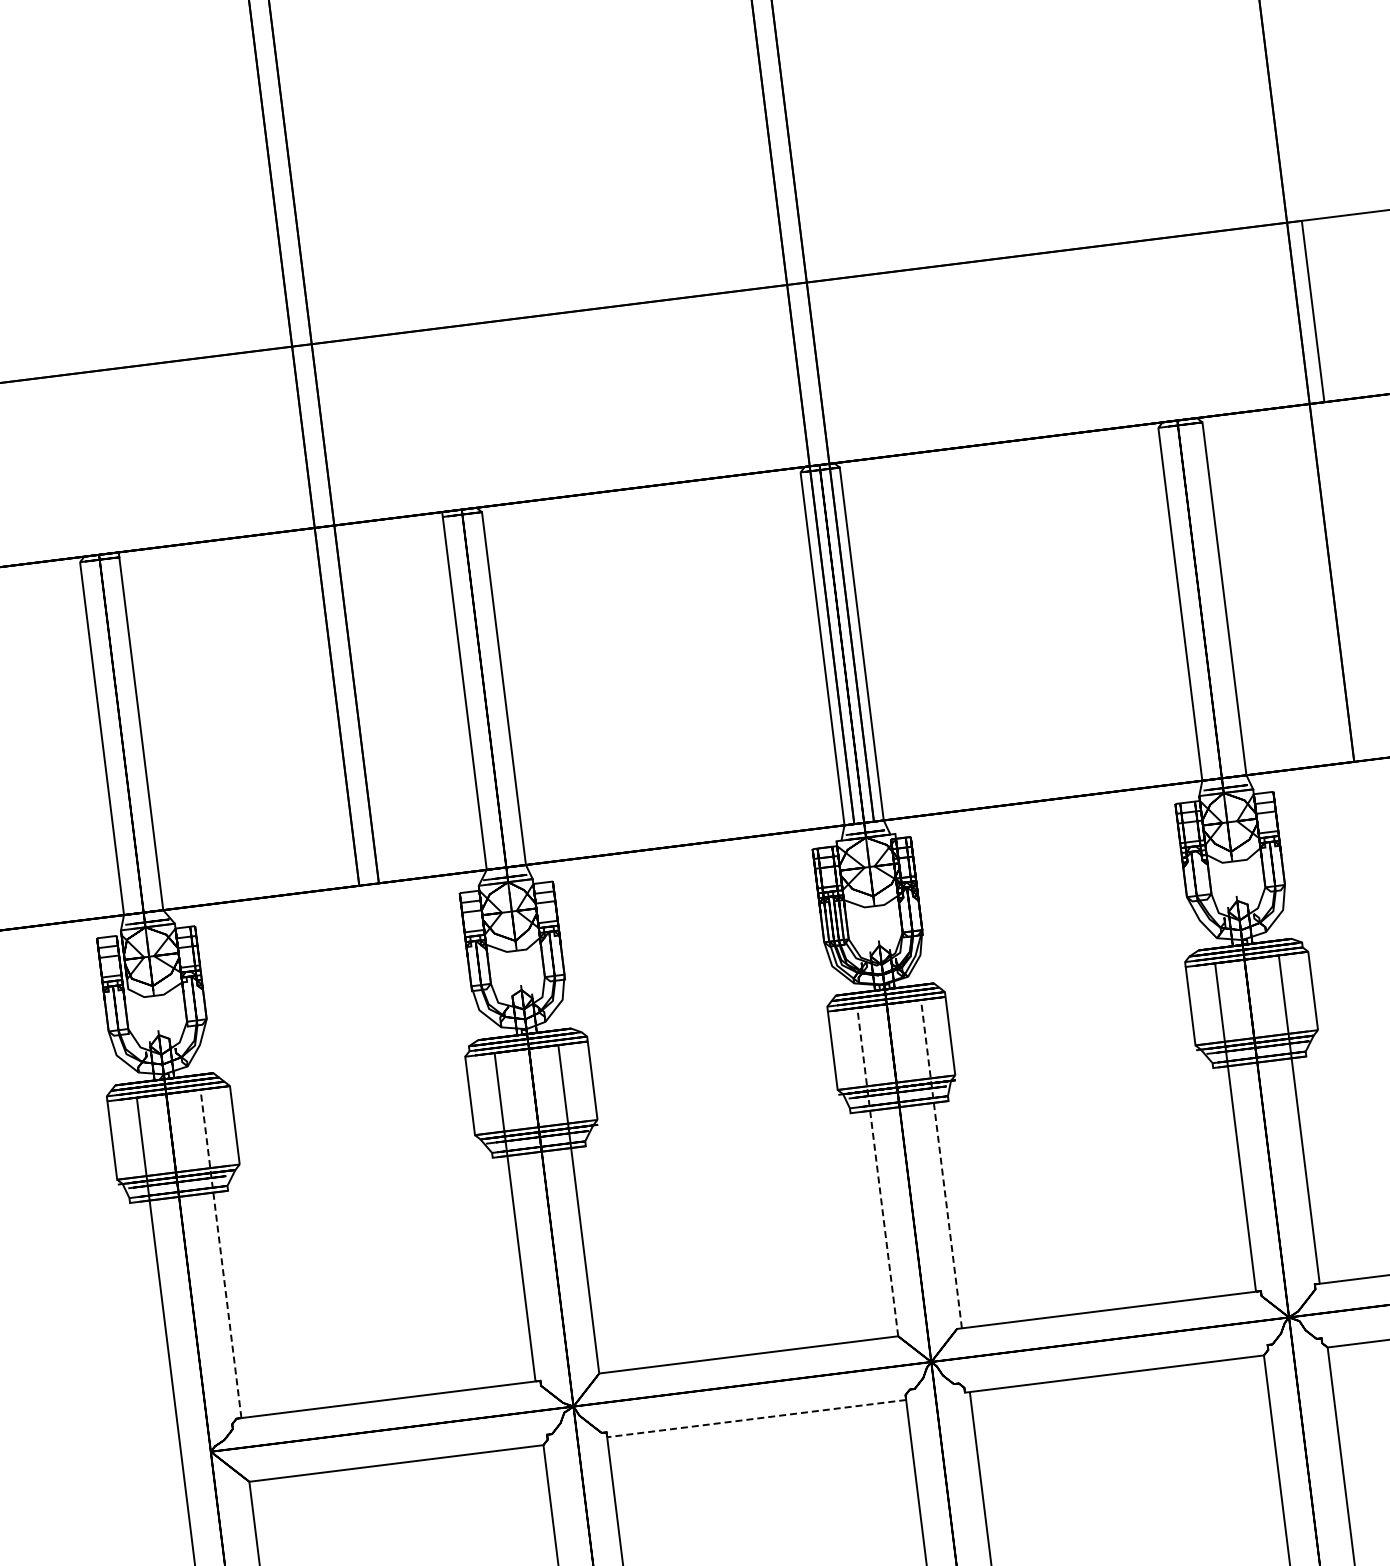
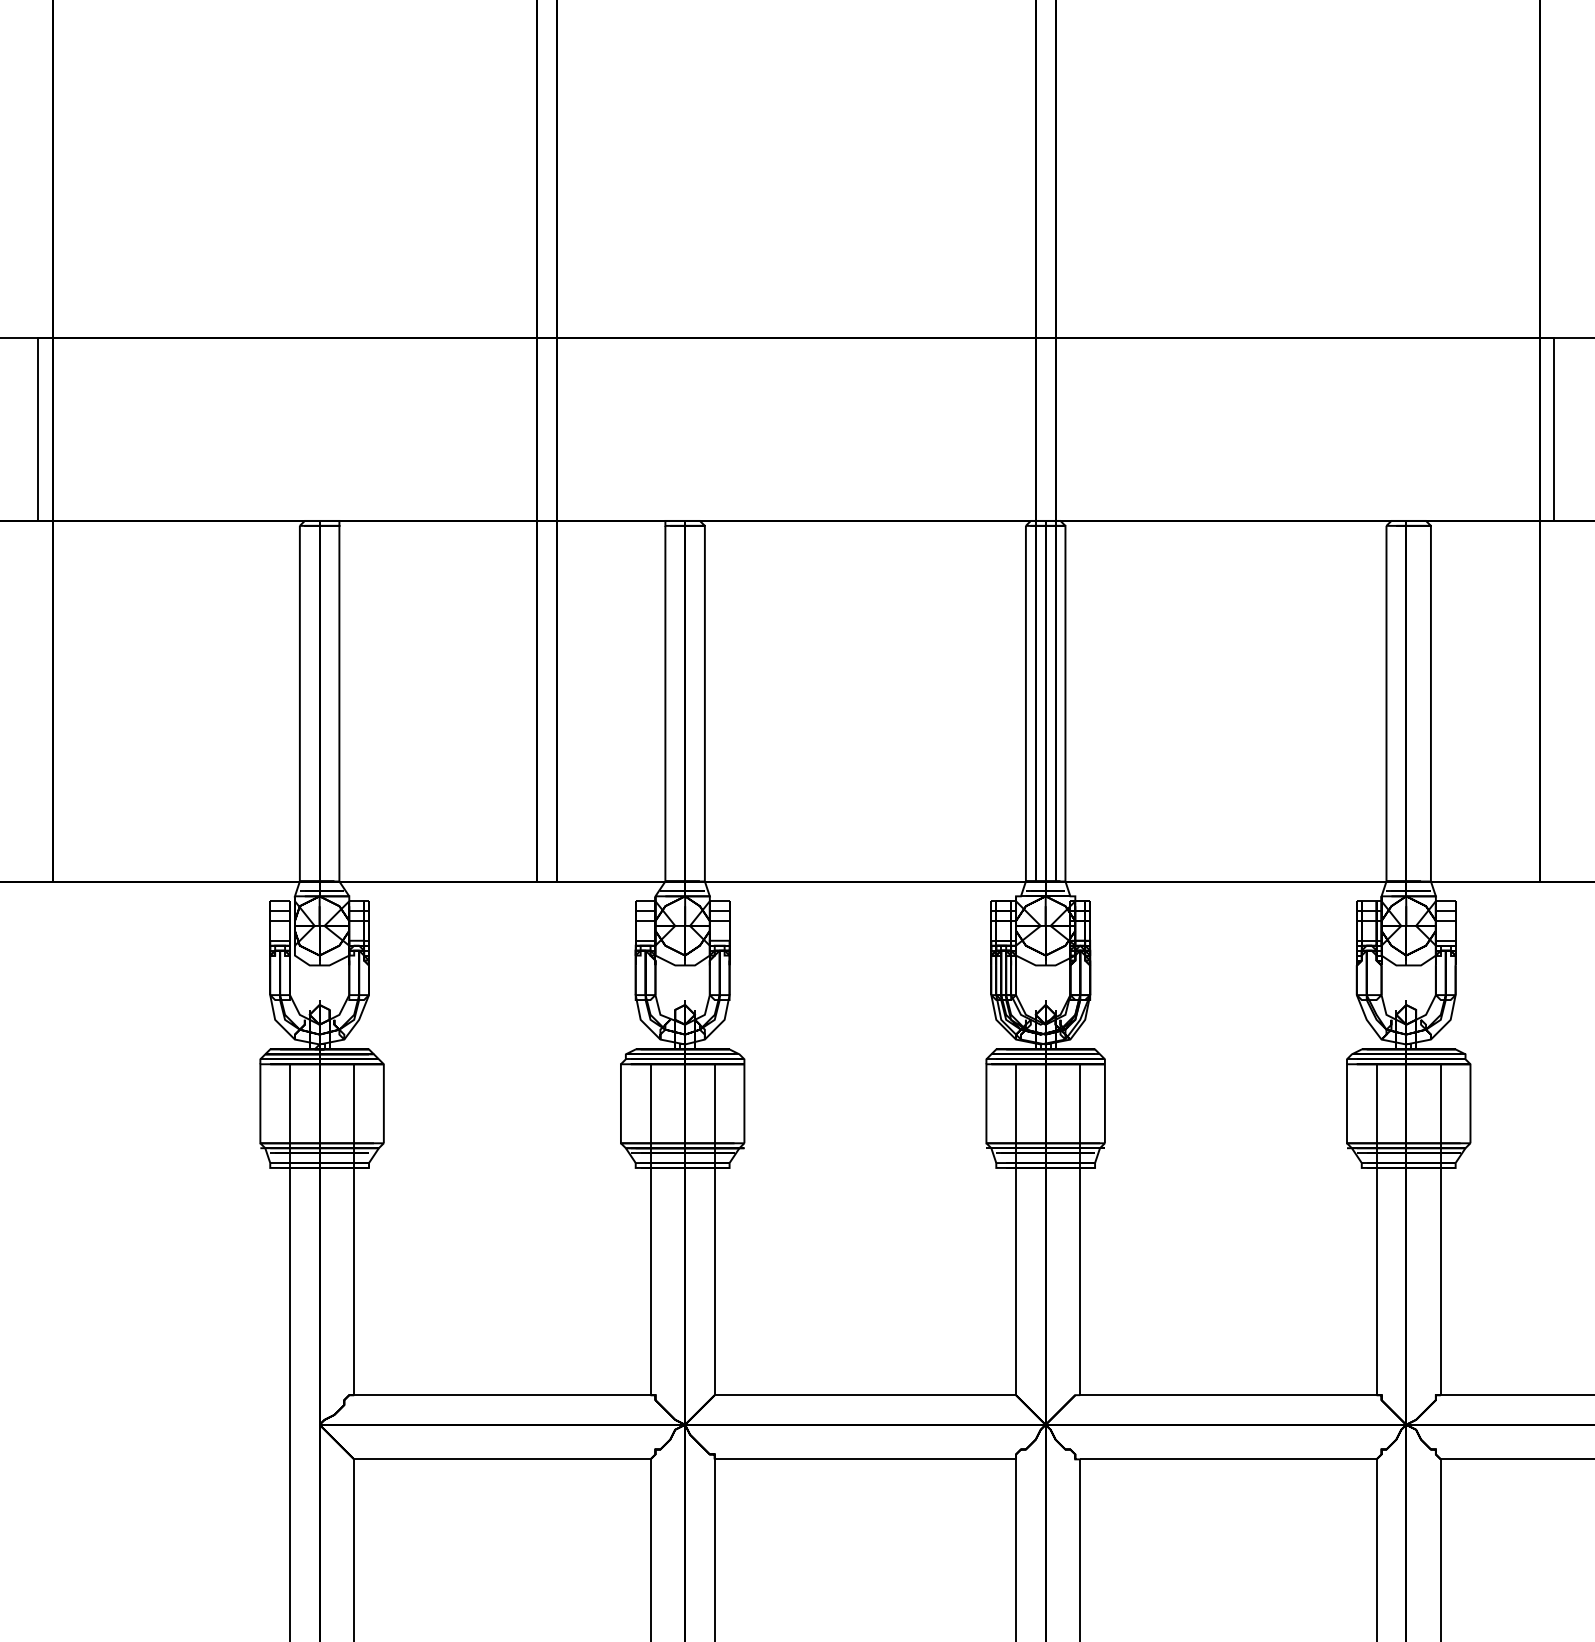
line: (941, 1163) -> (1080, 1229), dashed -> solid
line: (878, 1171) -> (1016, 1229), dashed -> solid
line: (221, 1253) -> (354, 1229), dashed -> solid
line: (756, 1418) -> (865, 1459), dashed -> solid

